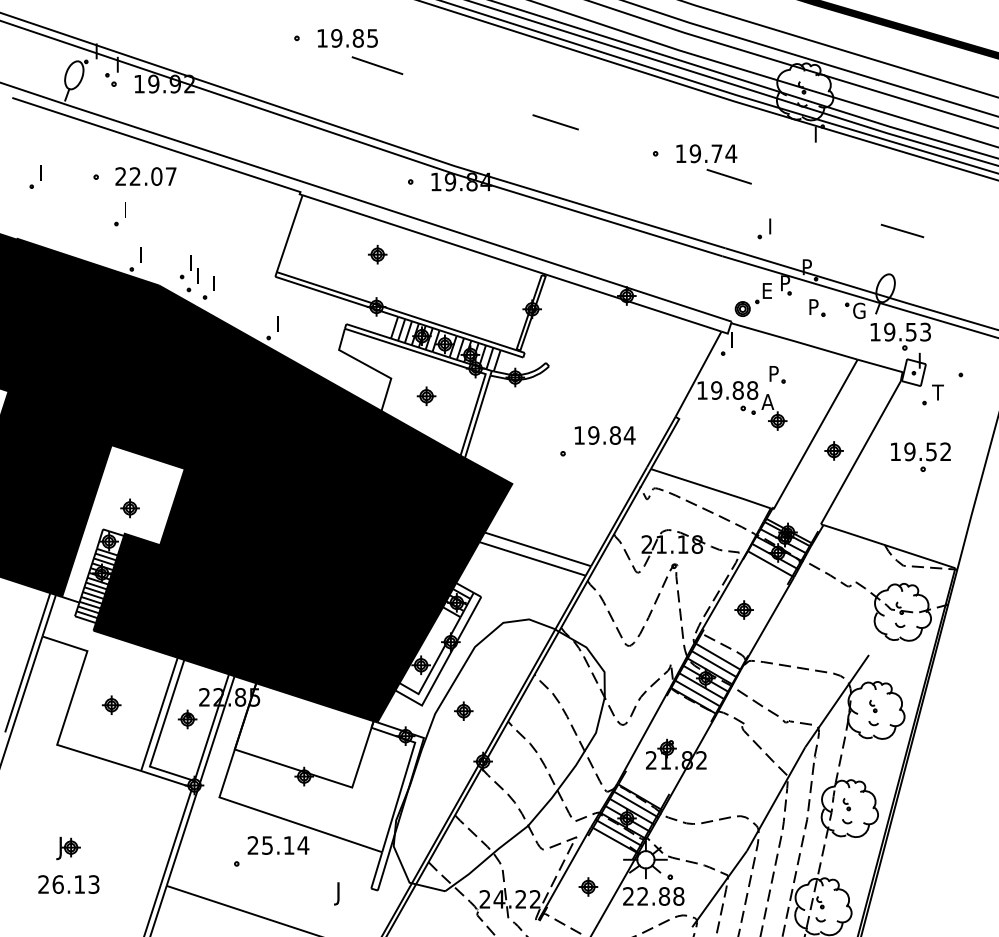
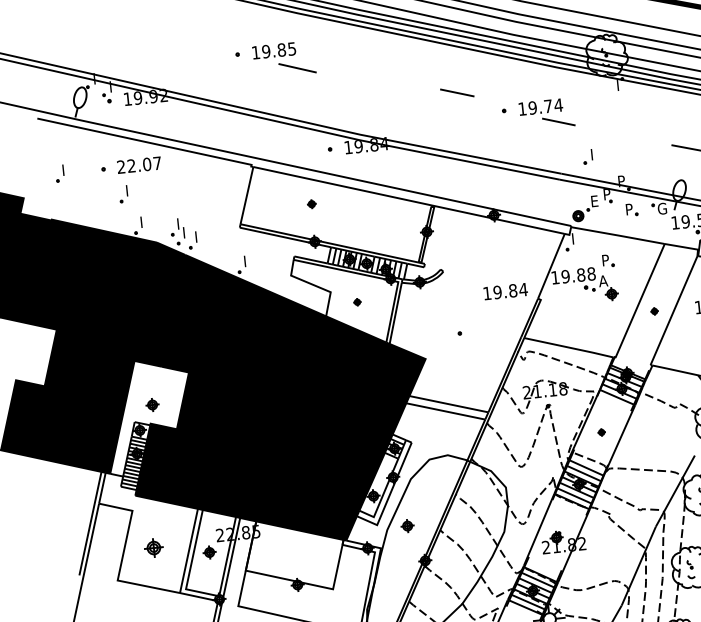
line: (555, 122) -> (457, 93), moved
part: (377, 254) -> (311, 204), size x0.7
part: (426, 395) -> (357, 301), size x0.6
text: (604, 435) -> (505, 291), moved
part: (833, 450) -> (654, 311), size x0.6
part: (743, 609) -> (601, 432), size x0.6
part: (111, 704) -> (153, 547), size x1.4

